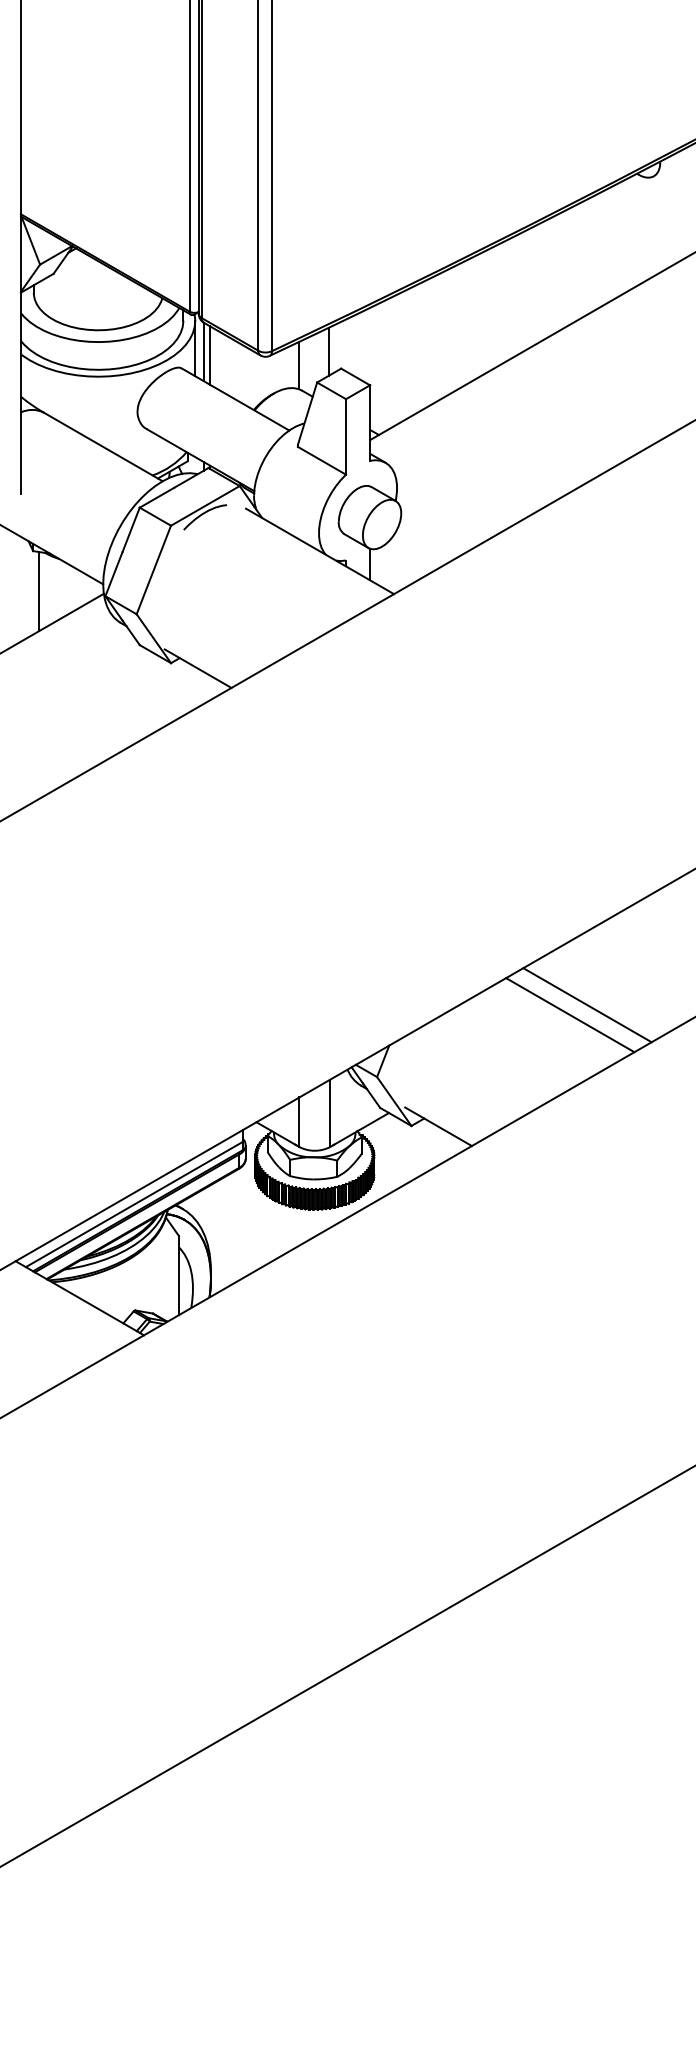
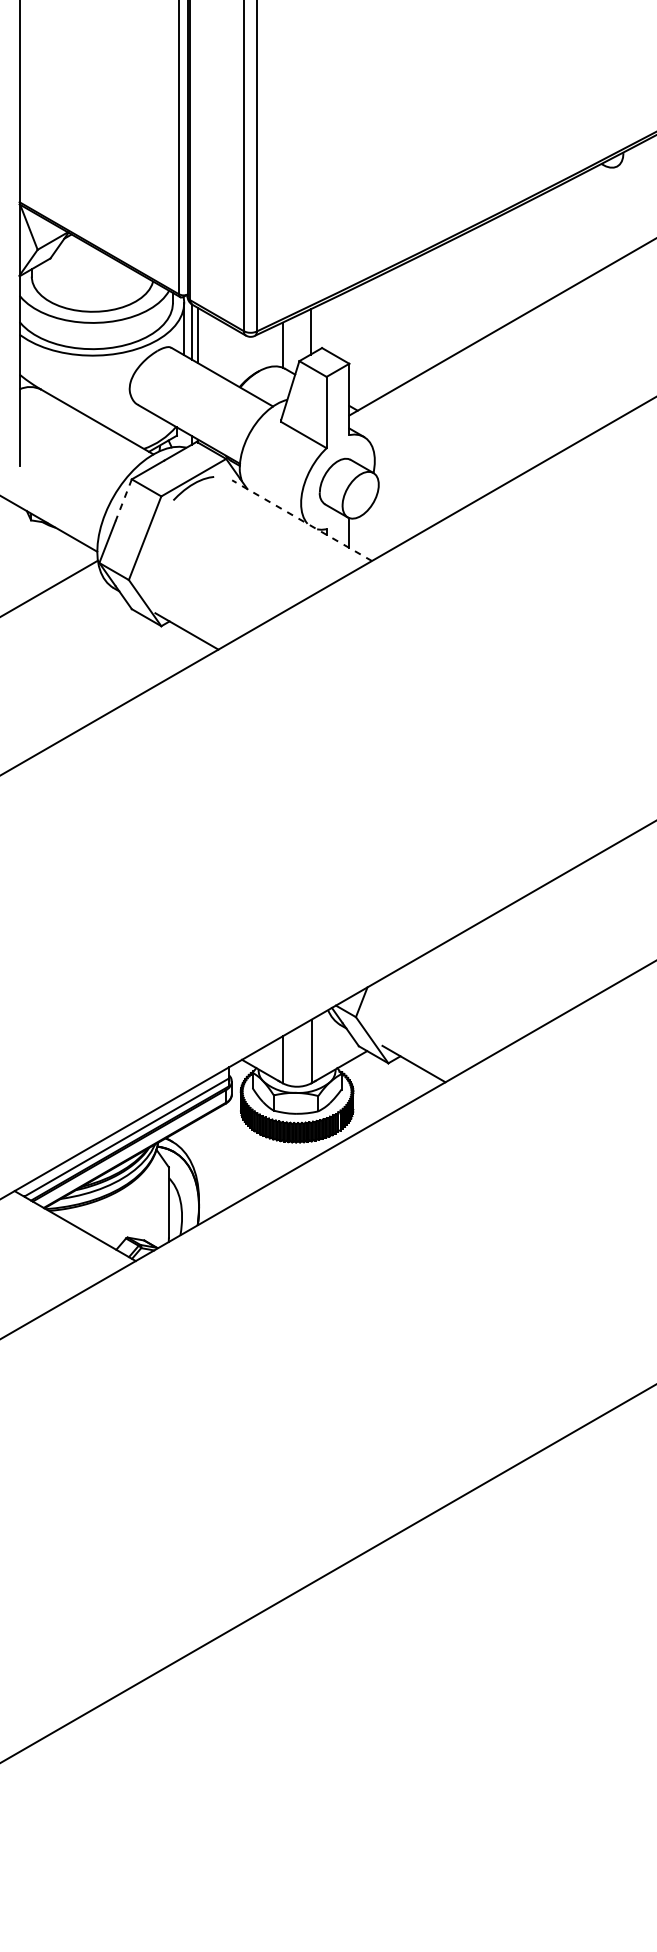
line: (131, 529) -> (124, 499), solid -> dashed
line: (319, 551) -> (301, 520), solid -> dashed
line: (38, 591) -> (36, 558), removed
line: (587, 1005) -> (554, 949), removed
line: (570, 1015) -> (538, 958), removed

